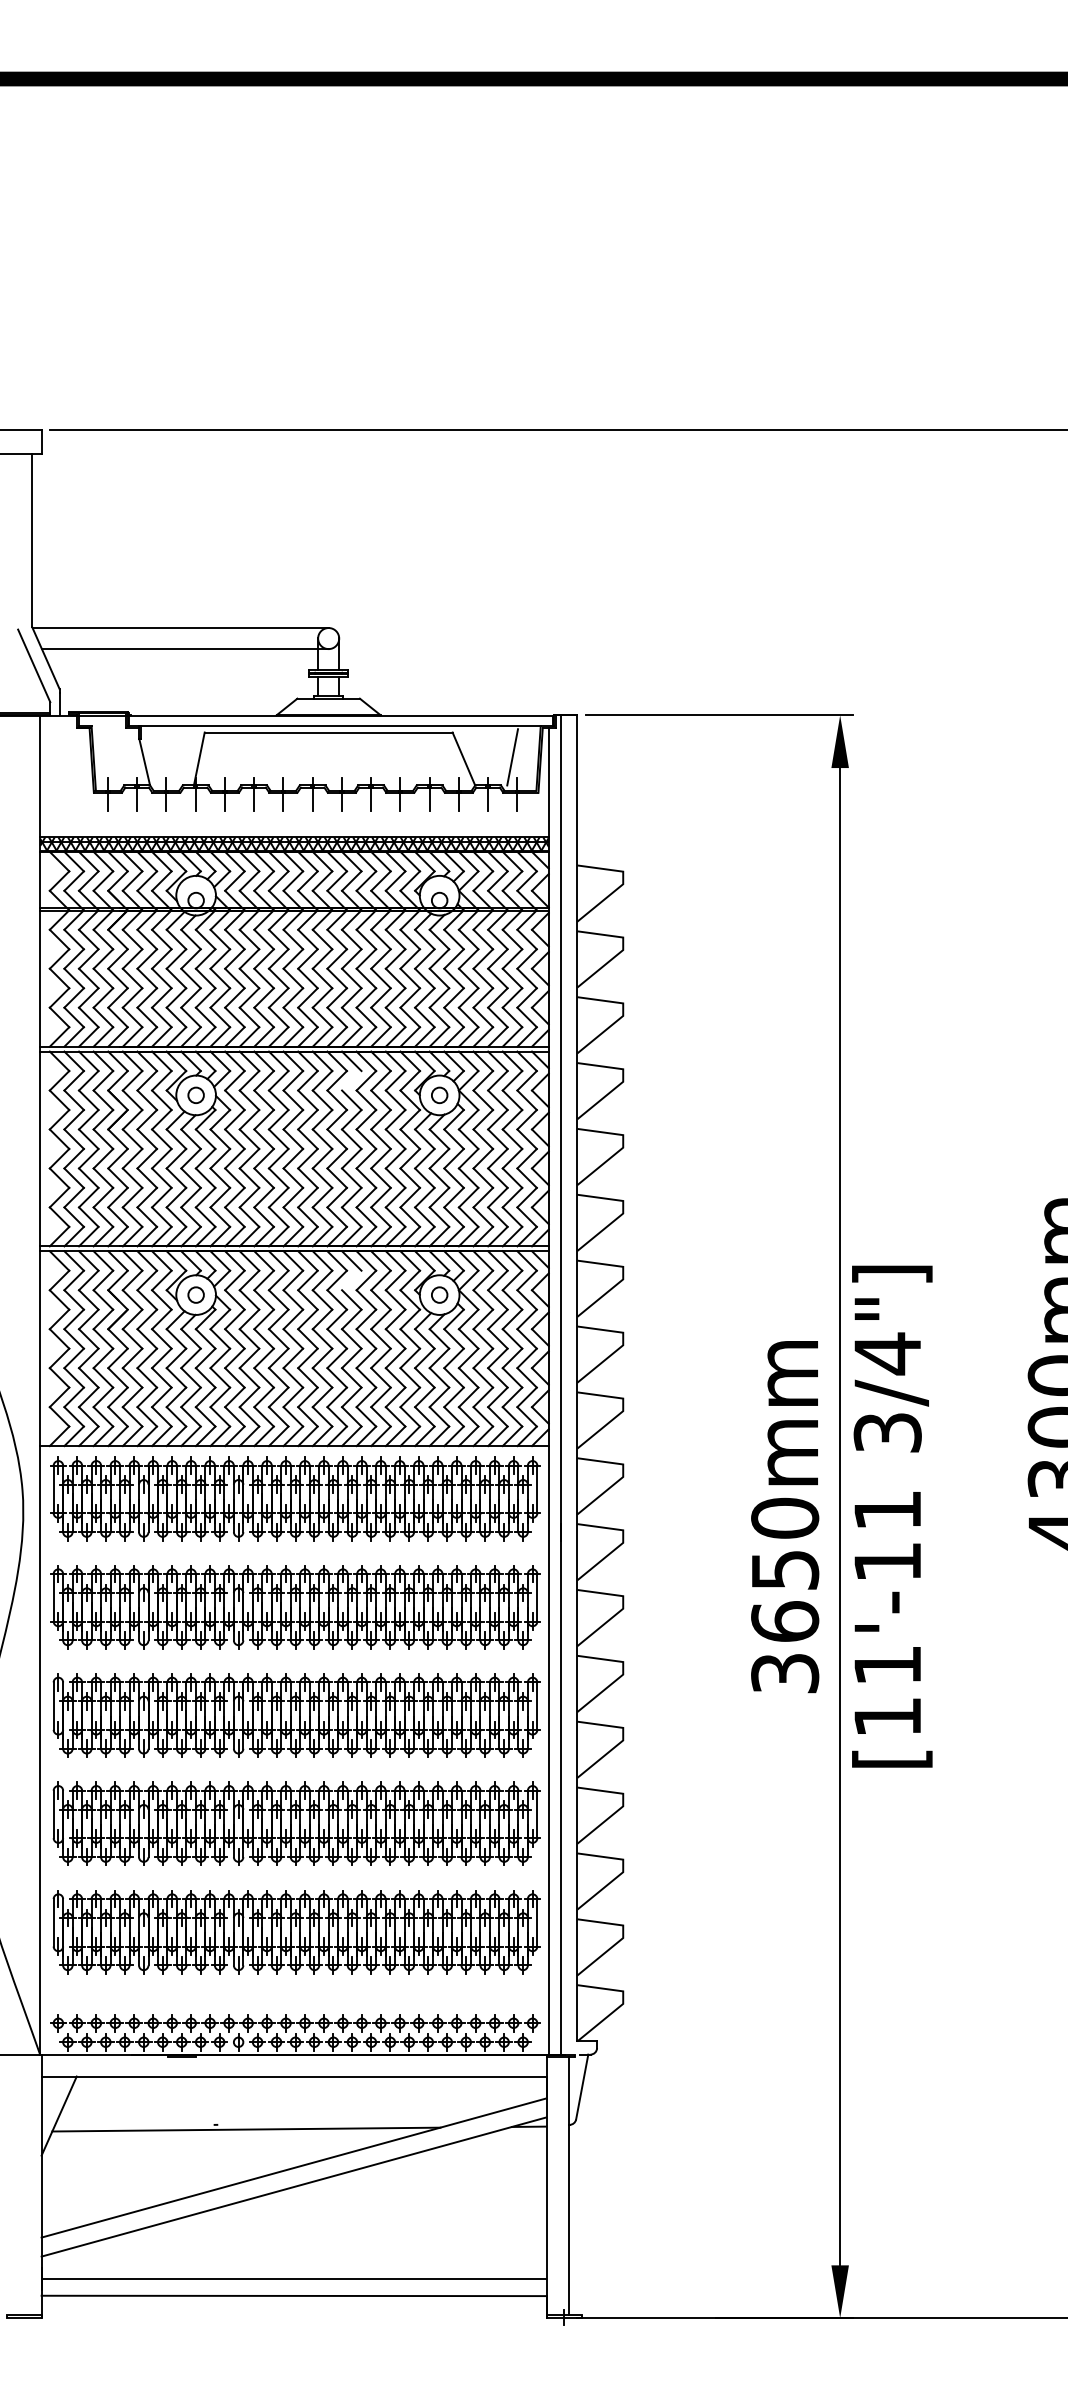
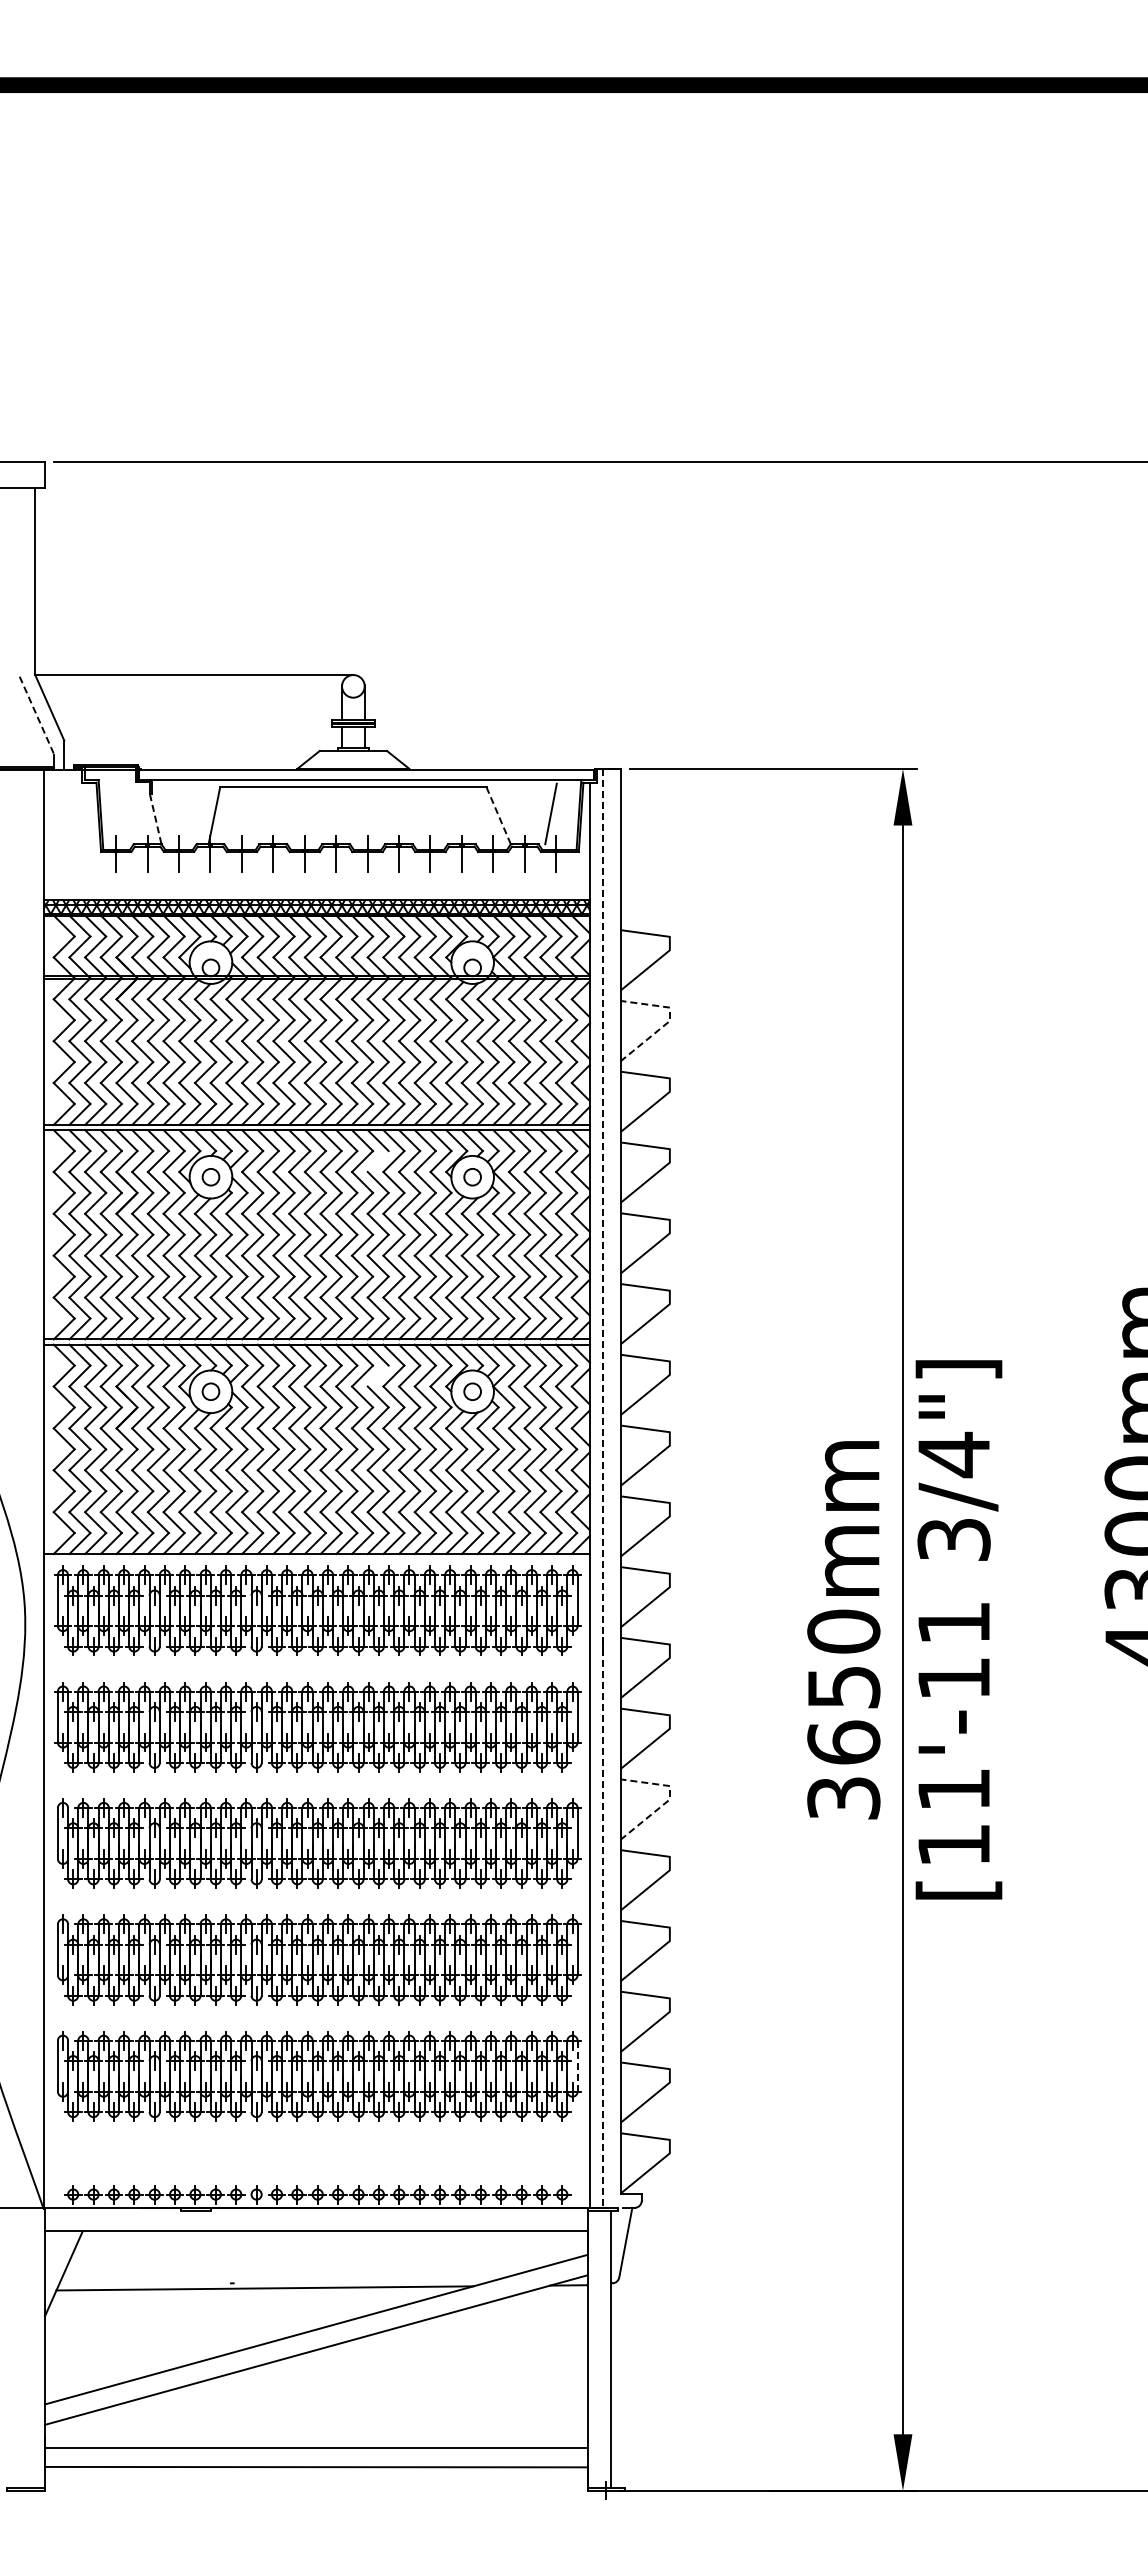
line: (185, 648) -> (199, 697), removed
line: (34, 665) -> (37, 715), solid -> dashed
line: (463, 758) -> (498, 815), solid -> dashed
line: (144, 762) -> (155, 819), solid -> dashed
line: (622, 950) -> (669, 1021), solid -> dashed
line: (560, 1385) -> (602, 1488), solid -> dashed
line: (622, 1674) -> (669, 1799), solid -> dashed
line: (537, 1922) -> (577, 2065), solid -> dashed
part: (295, 2022) -> (317, 2173), removed

